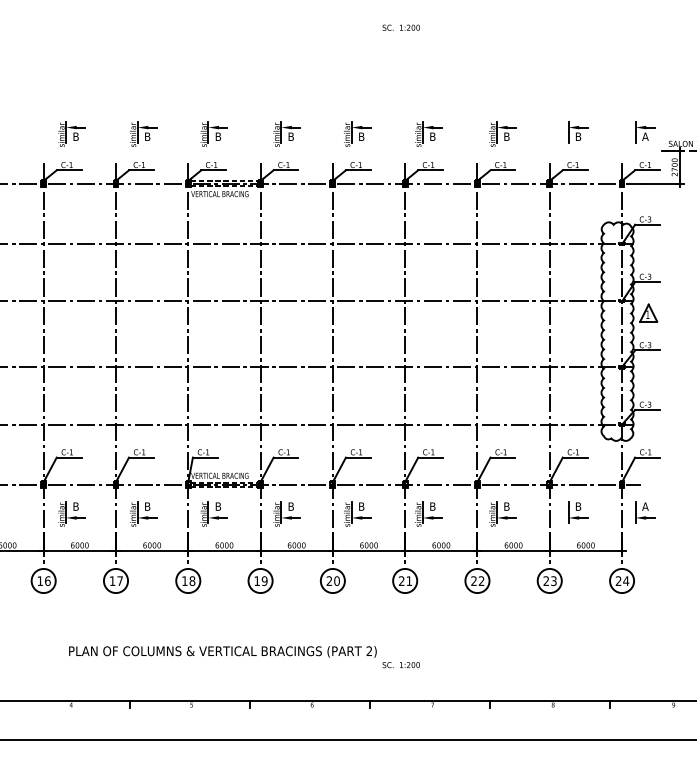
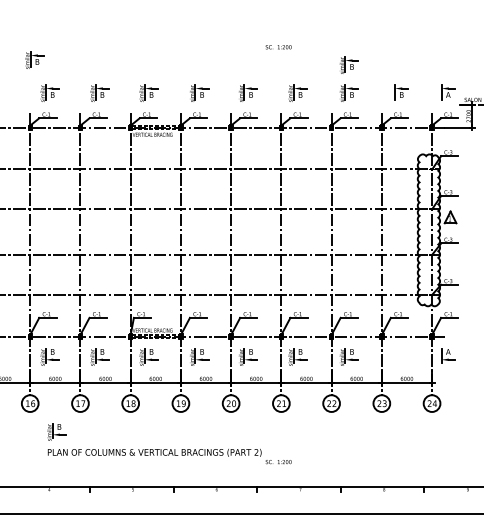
text: (401, 28) -> (278, 47), moved
part: (49, 85) -> (34, 59), added
part: (501, 92) -> (348, 64), added
part: (578, 511) -> (401, 355), removed
part: (81, 621) -> (56, 431), added

